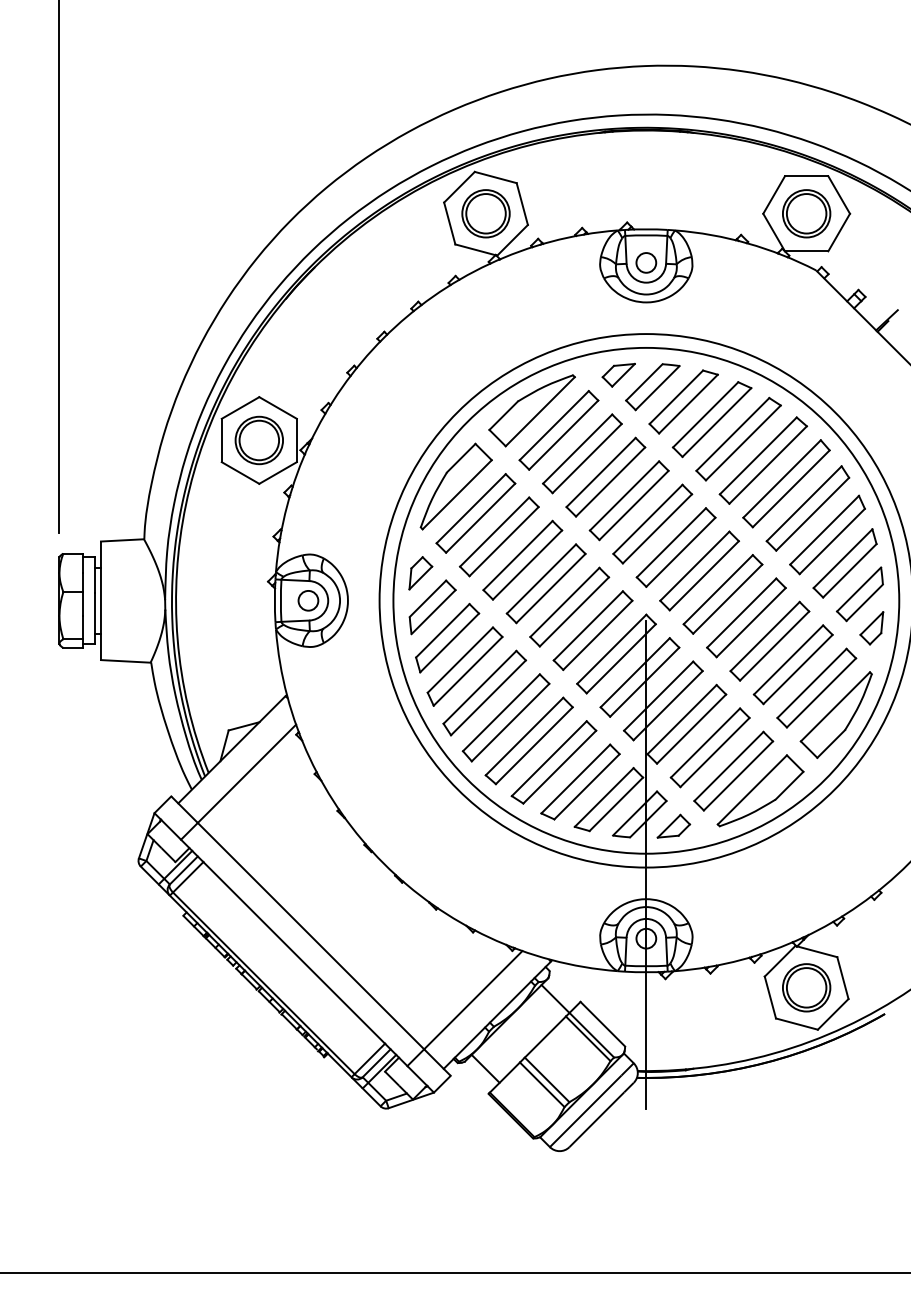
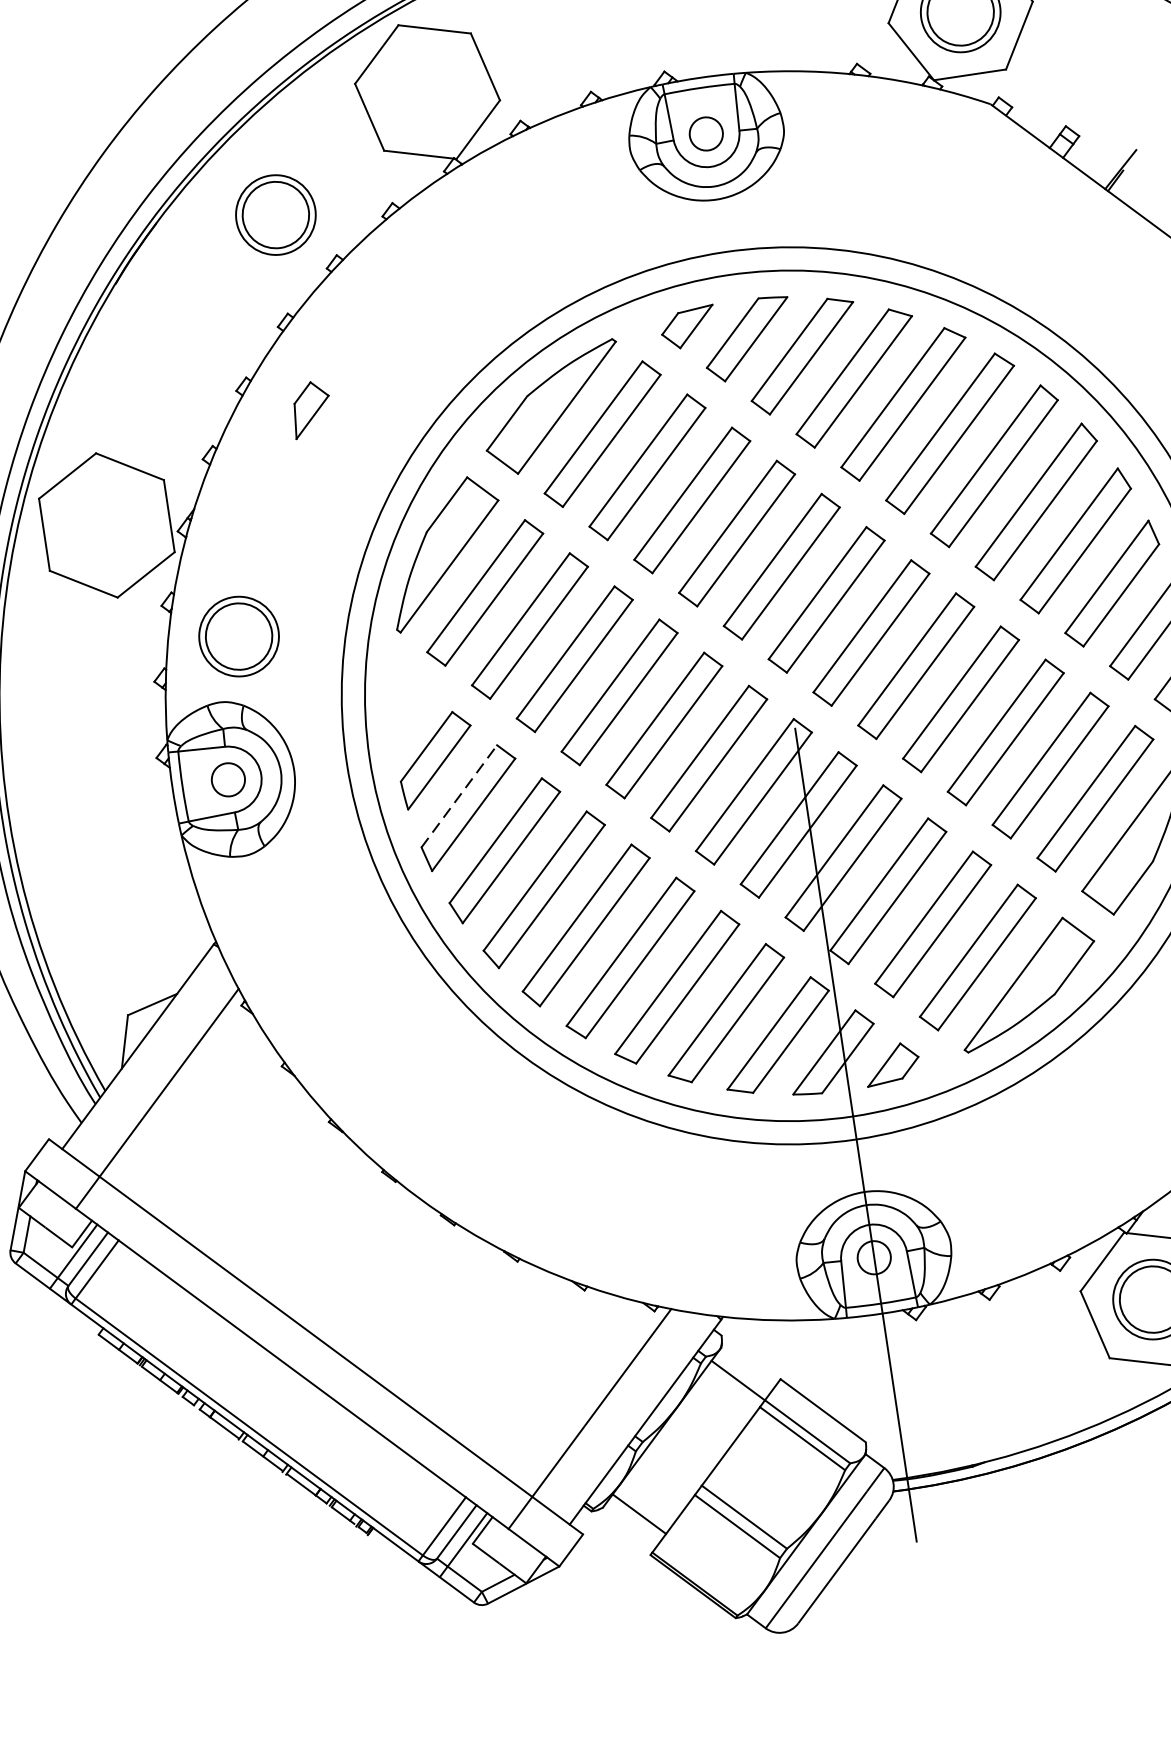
part: (485, 213) -> (274, 214), moved
part: (258, 440) -> (237, 636), moved
part: (420, 573) -> (310, 409), moved
line: (442, 630) -> (458, 795), solid -> dashed

